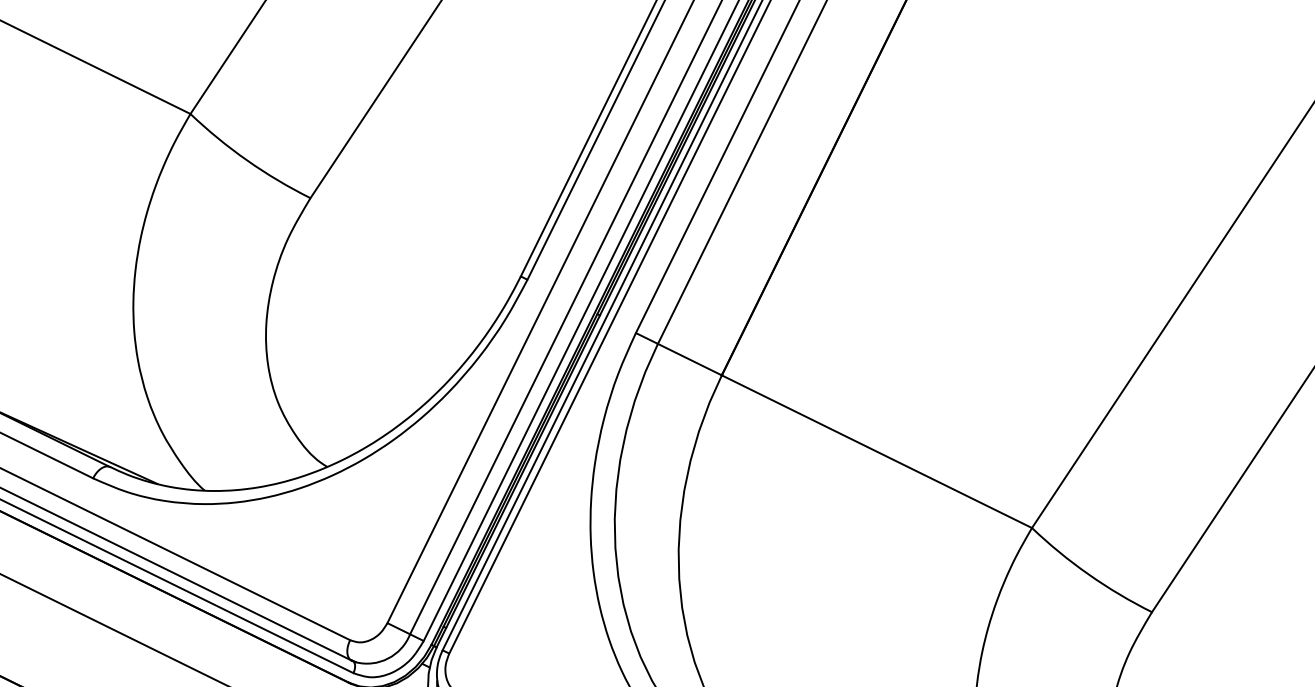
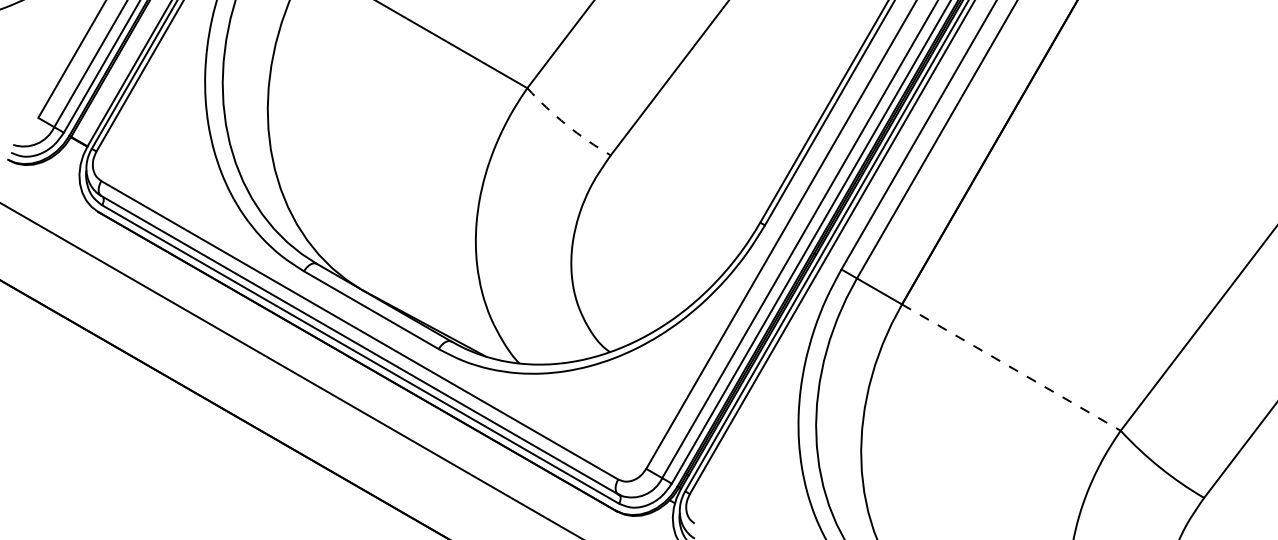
arc: (247, 160) -> (566, 124), solid -> dashed
line: (877, 451) -> (1011, 367), solid -> dashed

